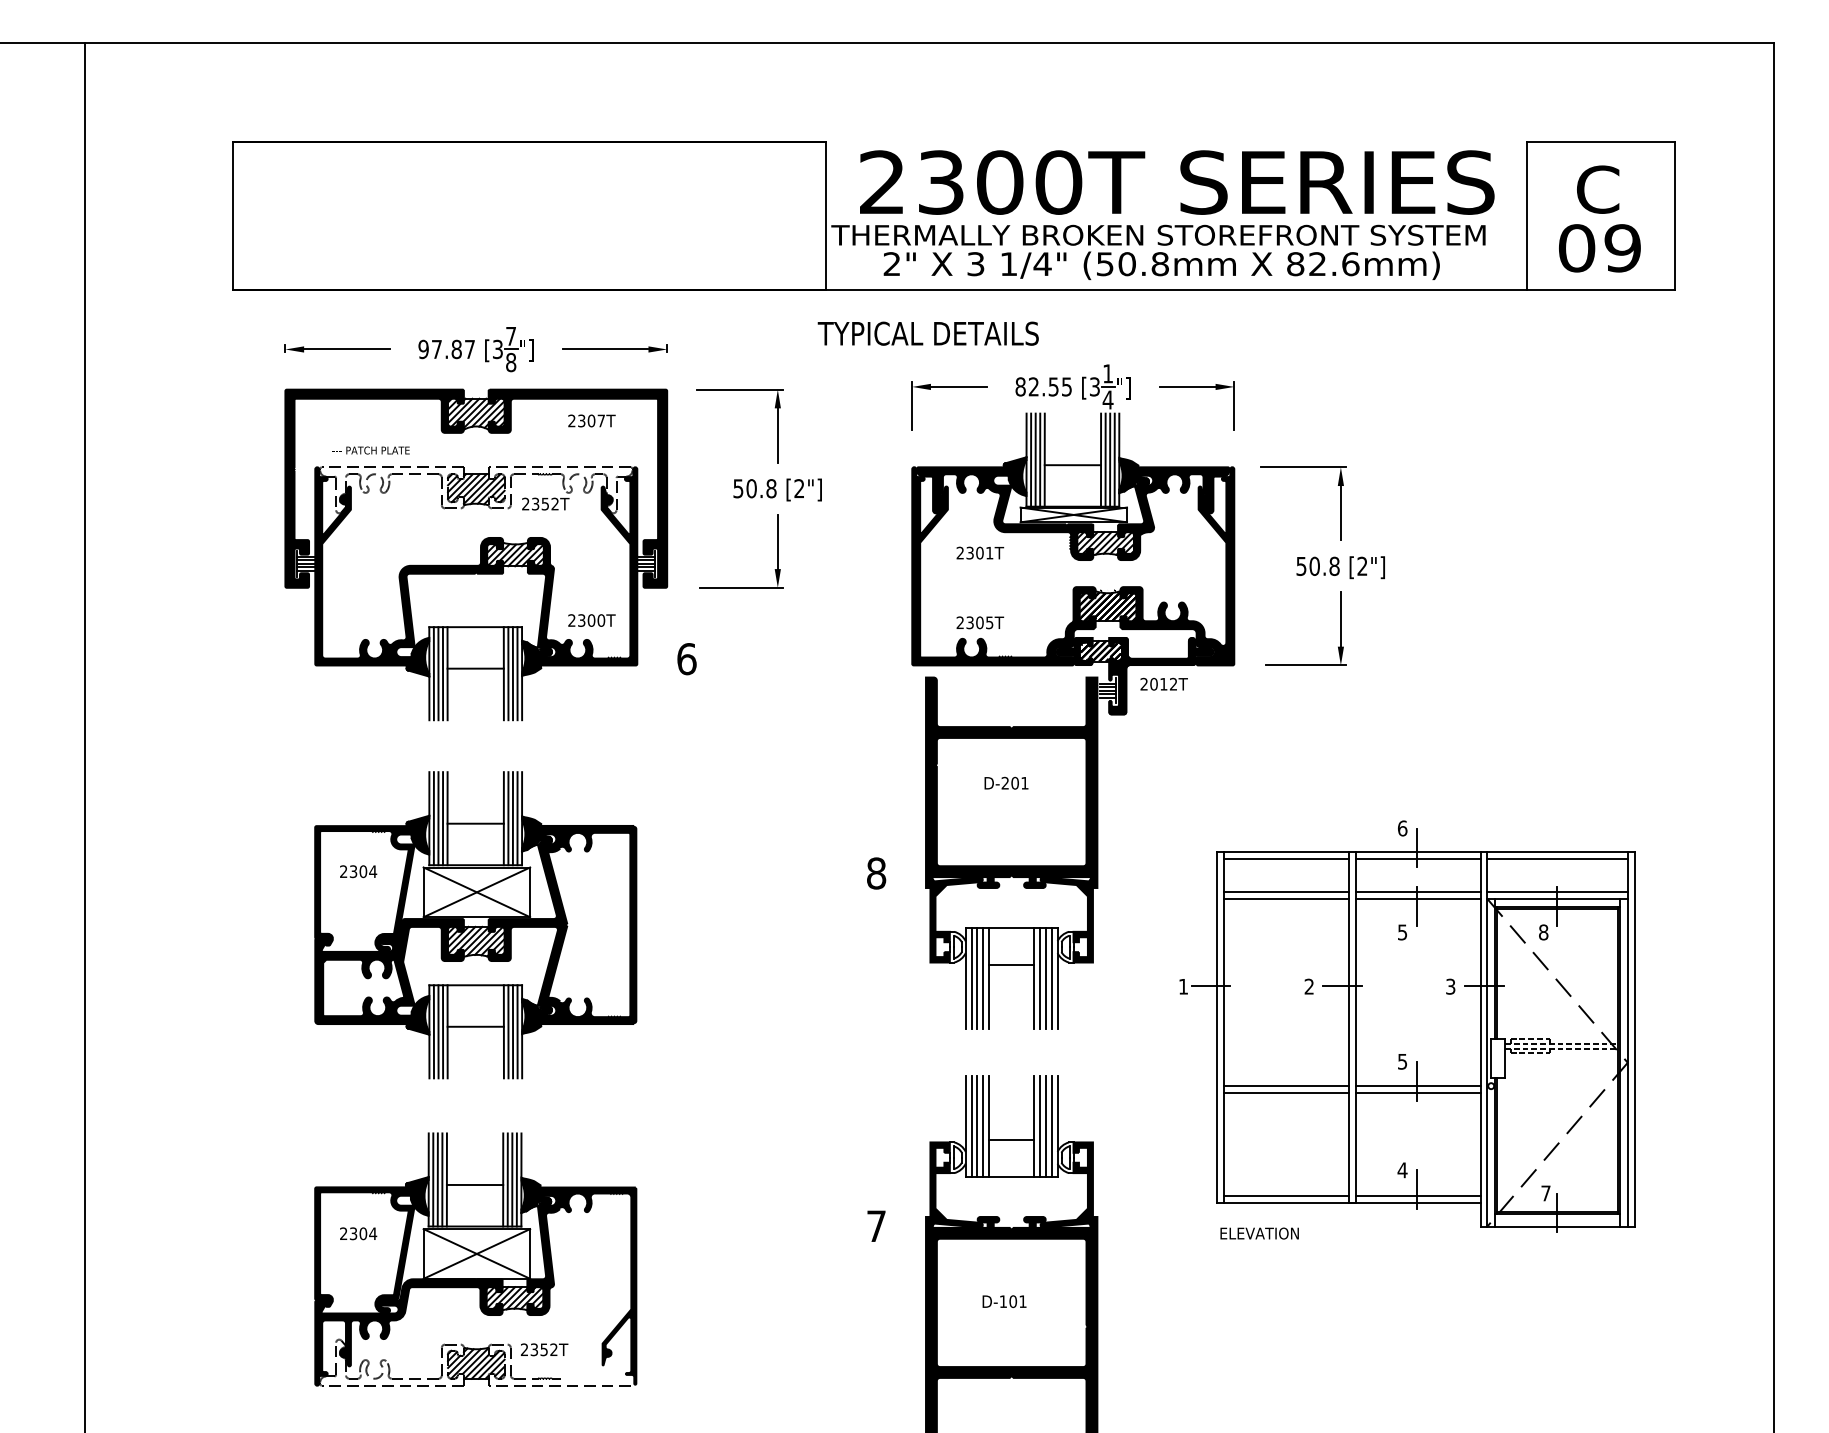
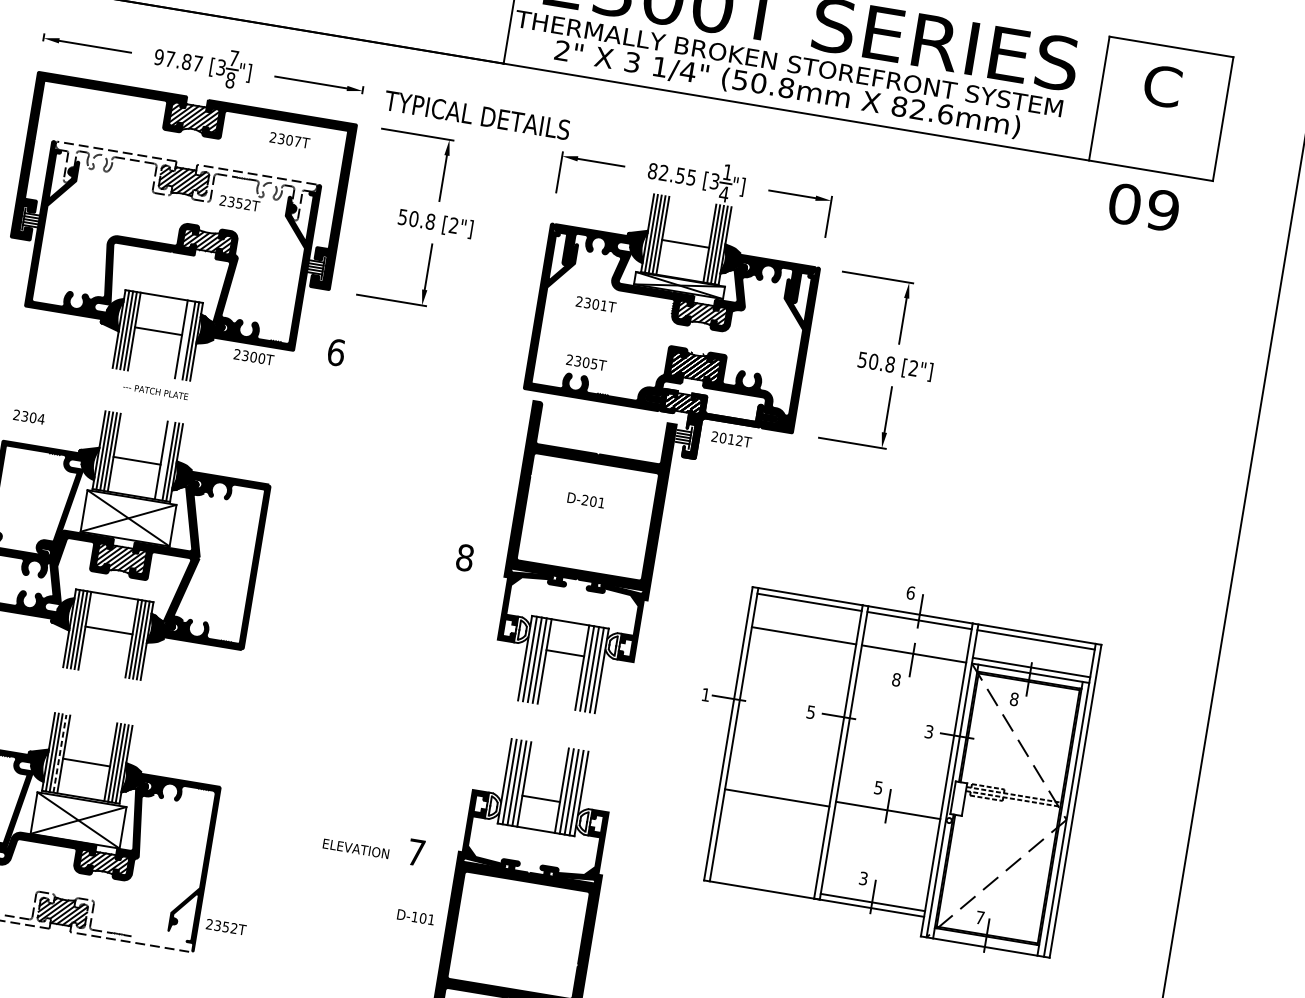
text: (1599, 248) -> (1143, 207), moved
text: (927, 333) -> (476, 115), moved
text: (370, 450) -> (155, 391), moved
text: (591, 620) -> (253, 357), moved
line: (508, 673) -> (185, 339), removed
line: (508, 818) -> (165, 460), removed
text: (358, 871) -> (29, 416), moved
line: (1286, 892) -> (805, 630), removed
line: (1417, 892) -> (914, 648), removed
text: (1402, 932) -> (896, 679), 5 -> 8
text: (1308, 986) -> (810, 712), 2 -> 5
line: (1286, 1086) -> (778, 792), removed
line: (1417, 1093) -> (886, 816), removed
text: (1402, 1170) -> (863, 878), 4 -> 3
line: (442, 1179) -> (60, 753), solid -> dashed
line: (1286, 1196) -> (762, 884), removed
text: (1259, 1233) -> (355, 848), moved
text: (1004, 1301) -> (415, 917), moved
text: (544, 1349) -> (226, 926), moved

